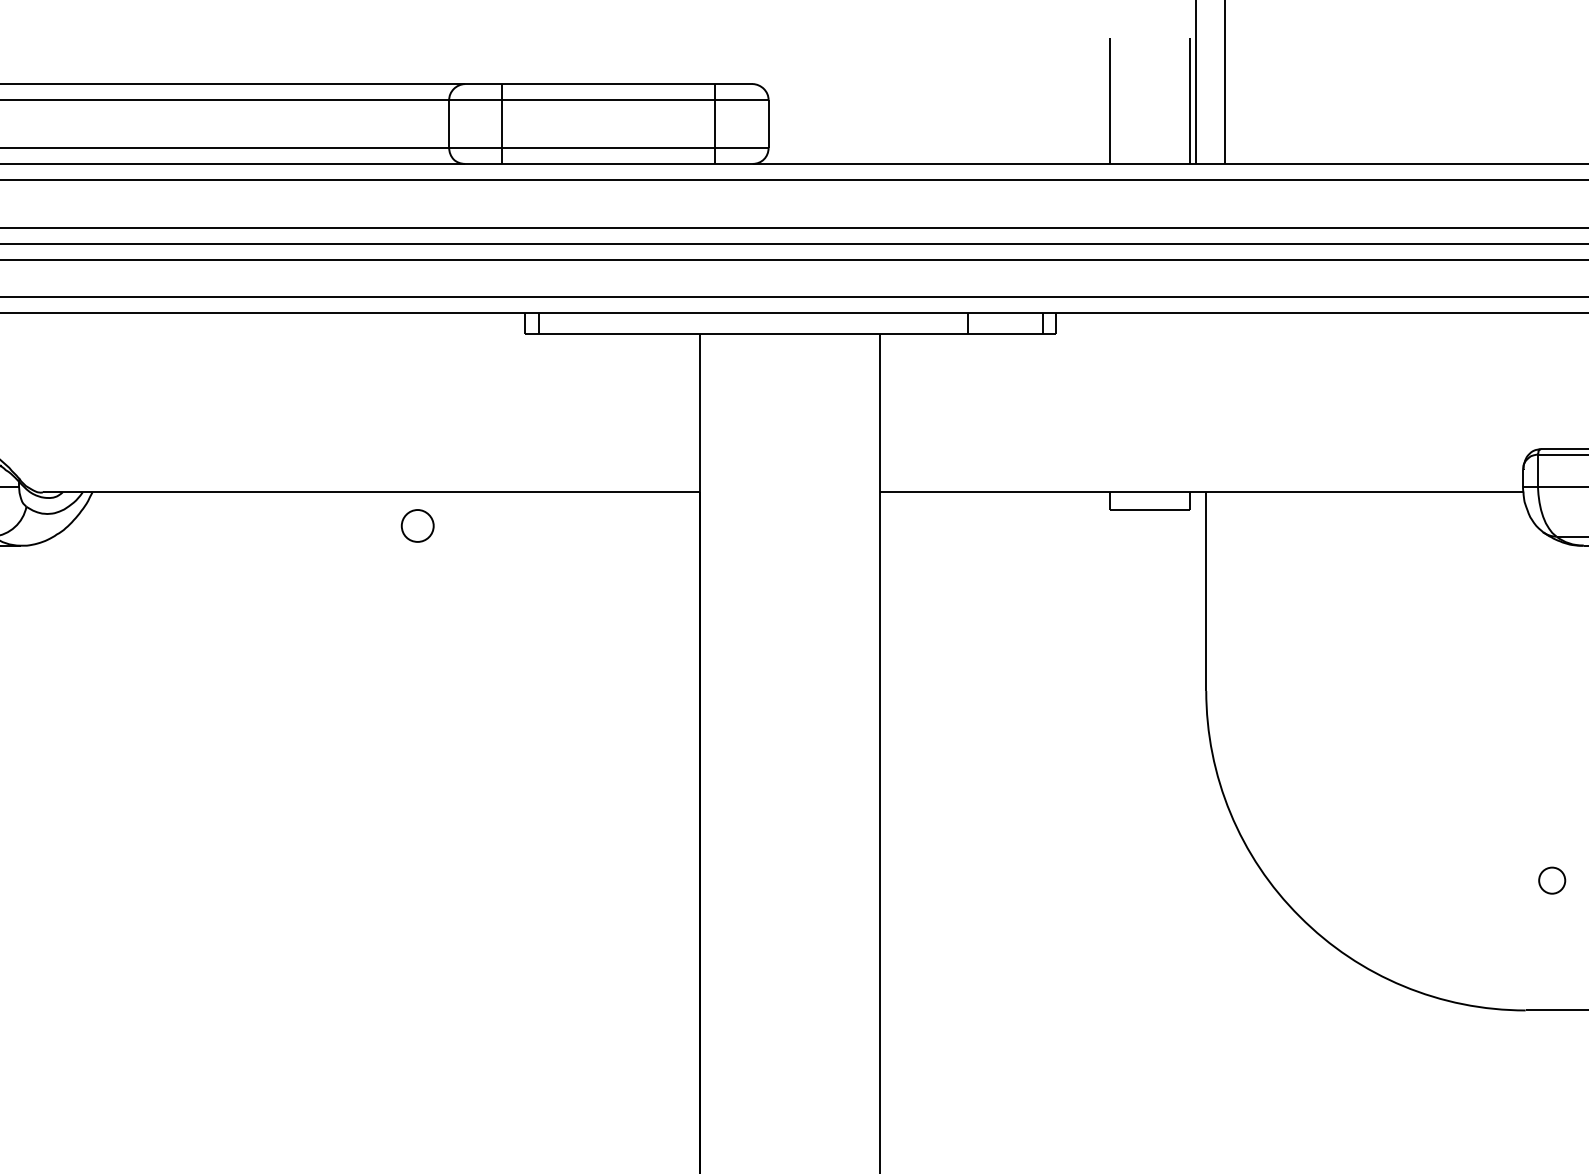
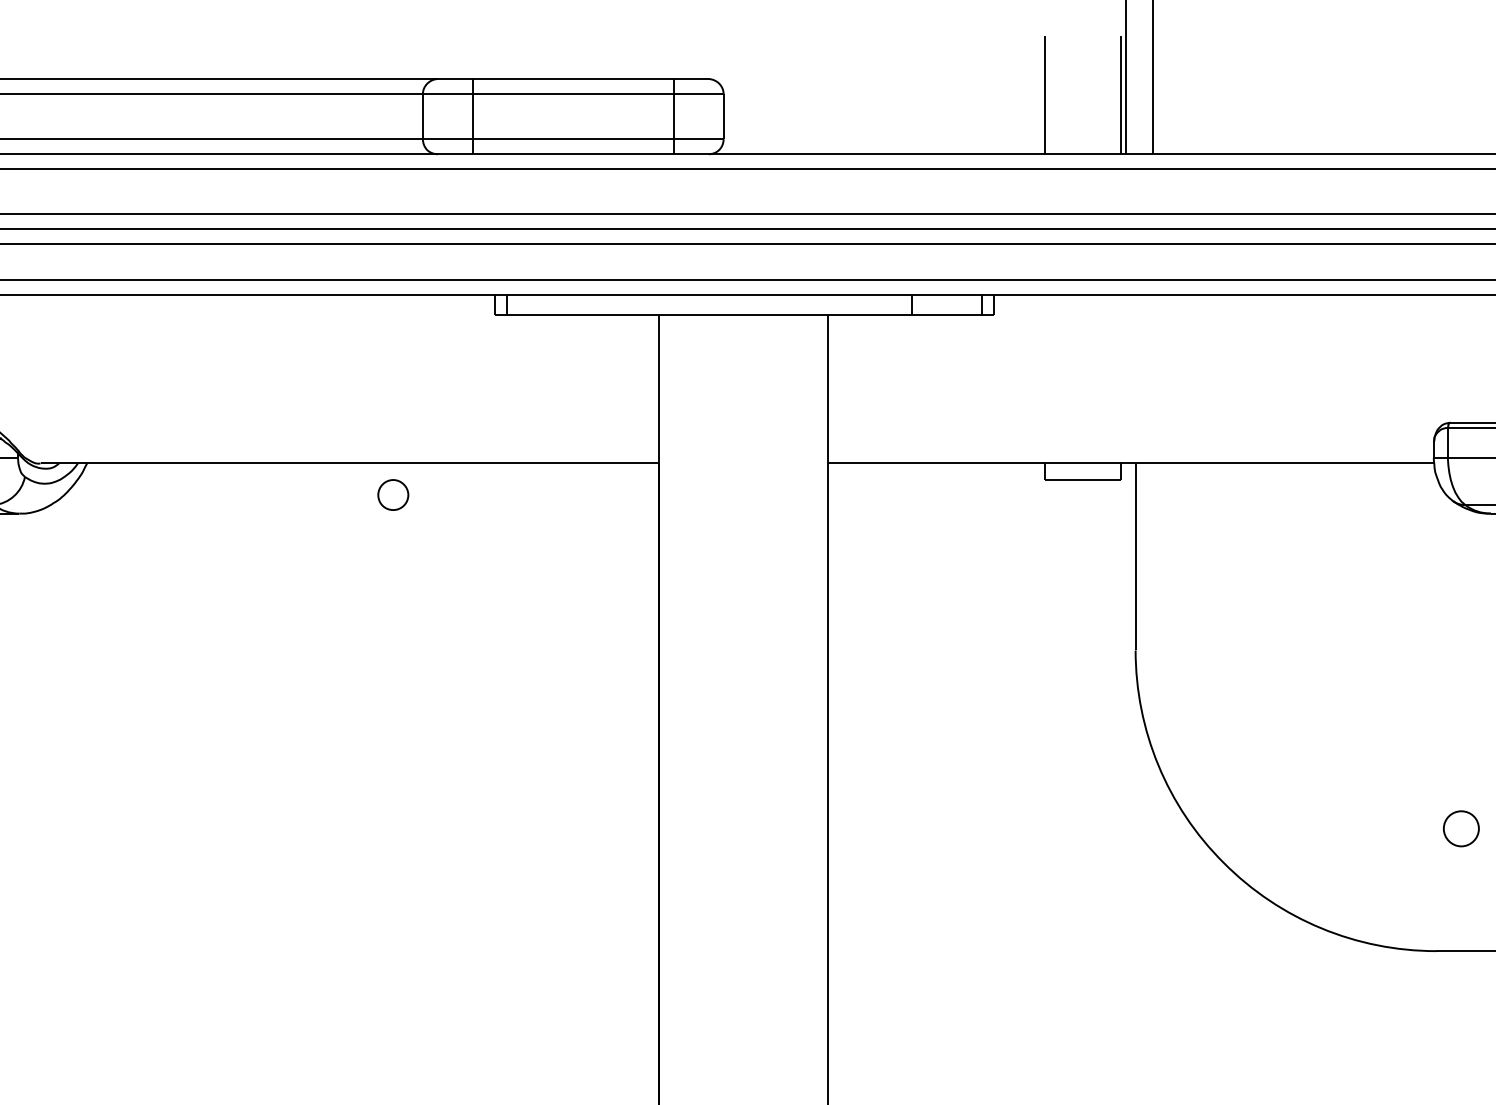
part: (1551, 880) -> (1460, 828), size x1.43

